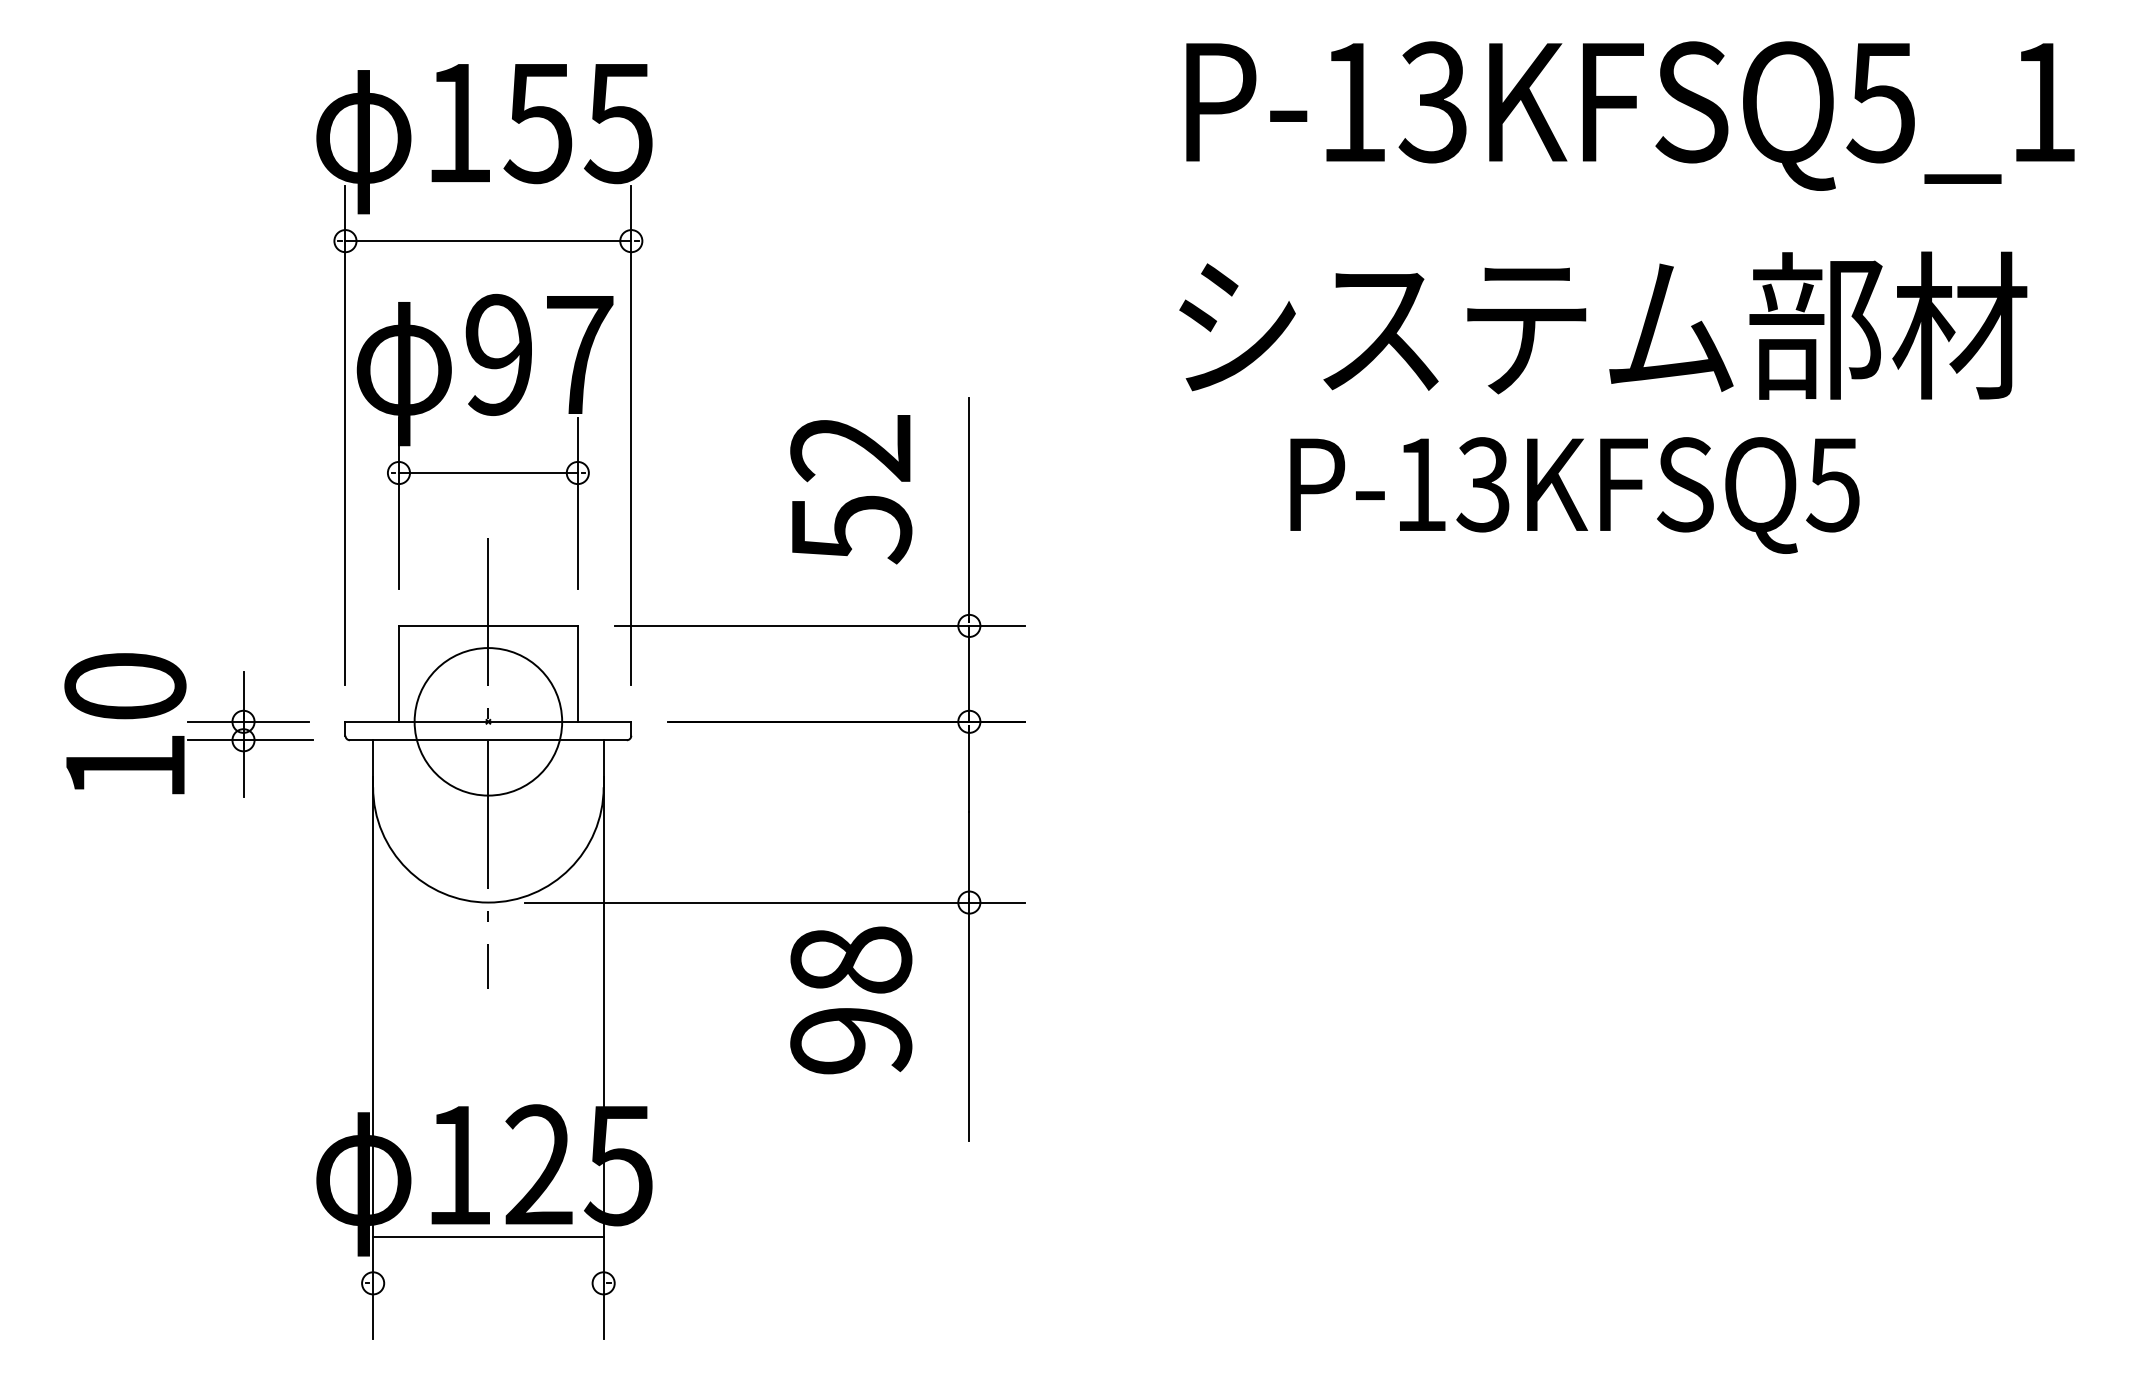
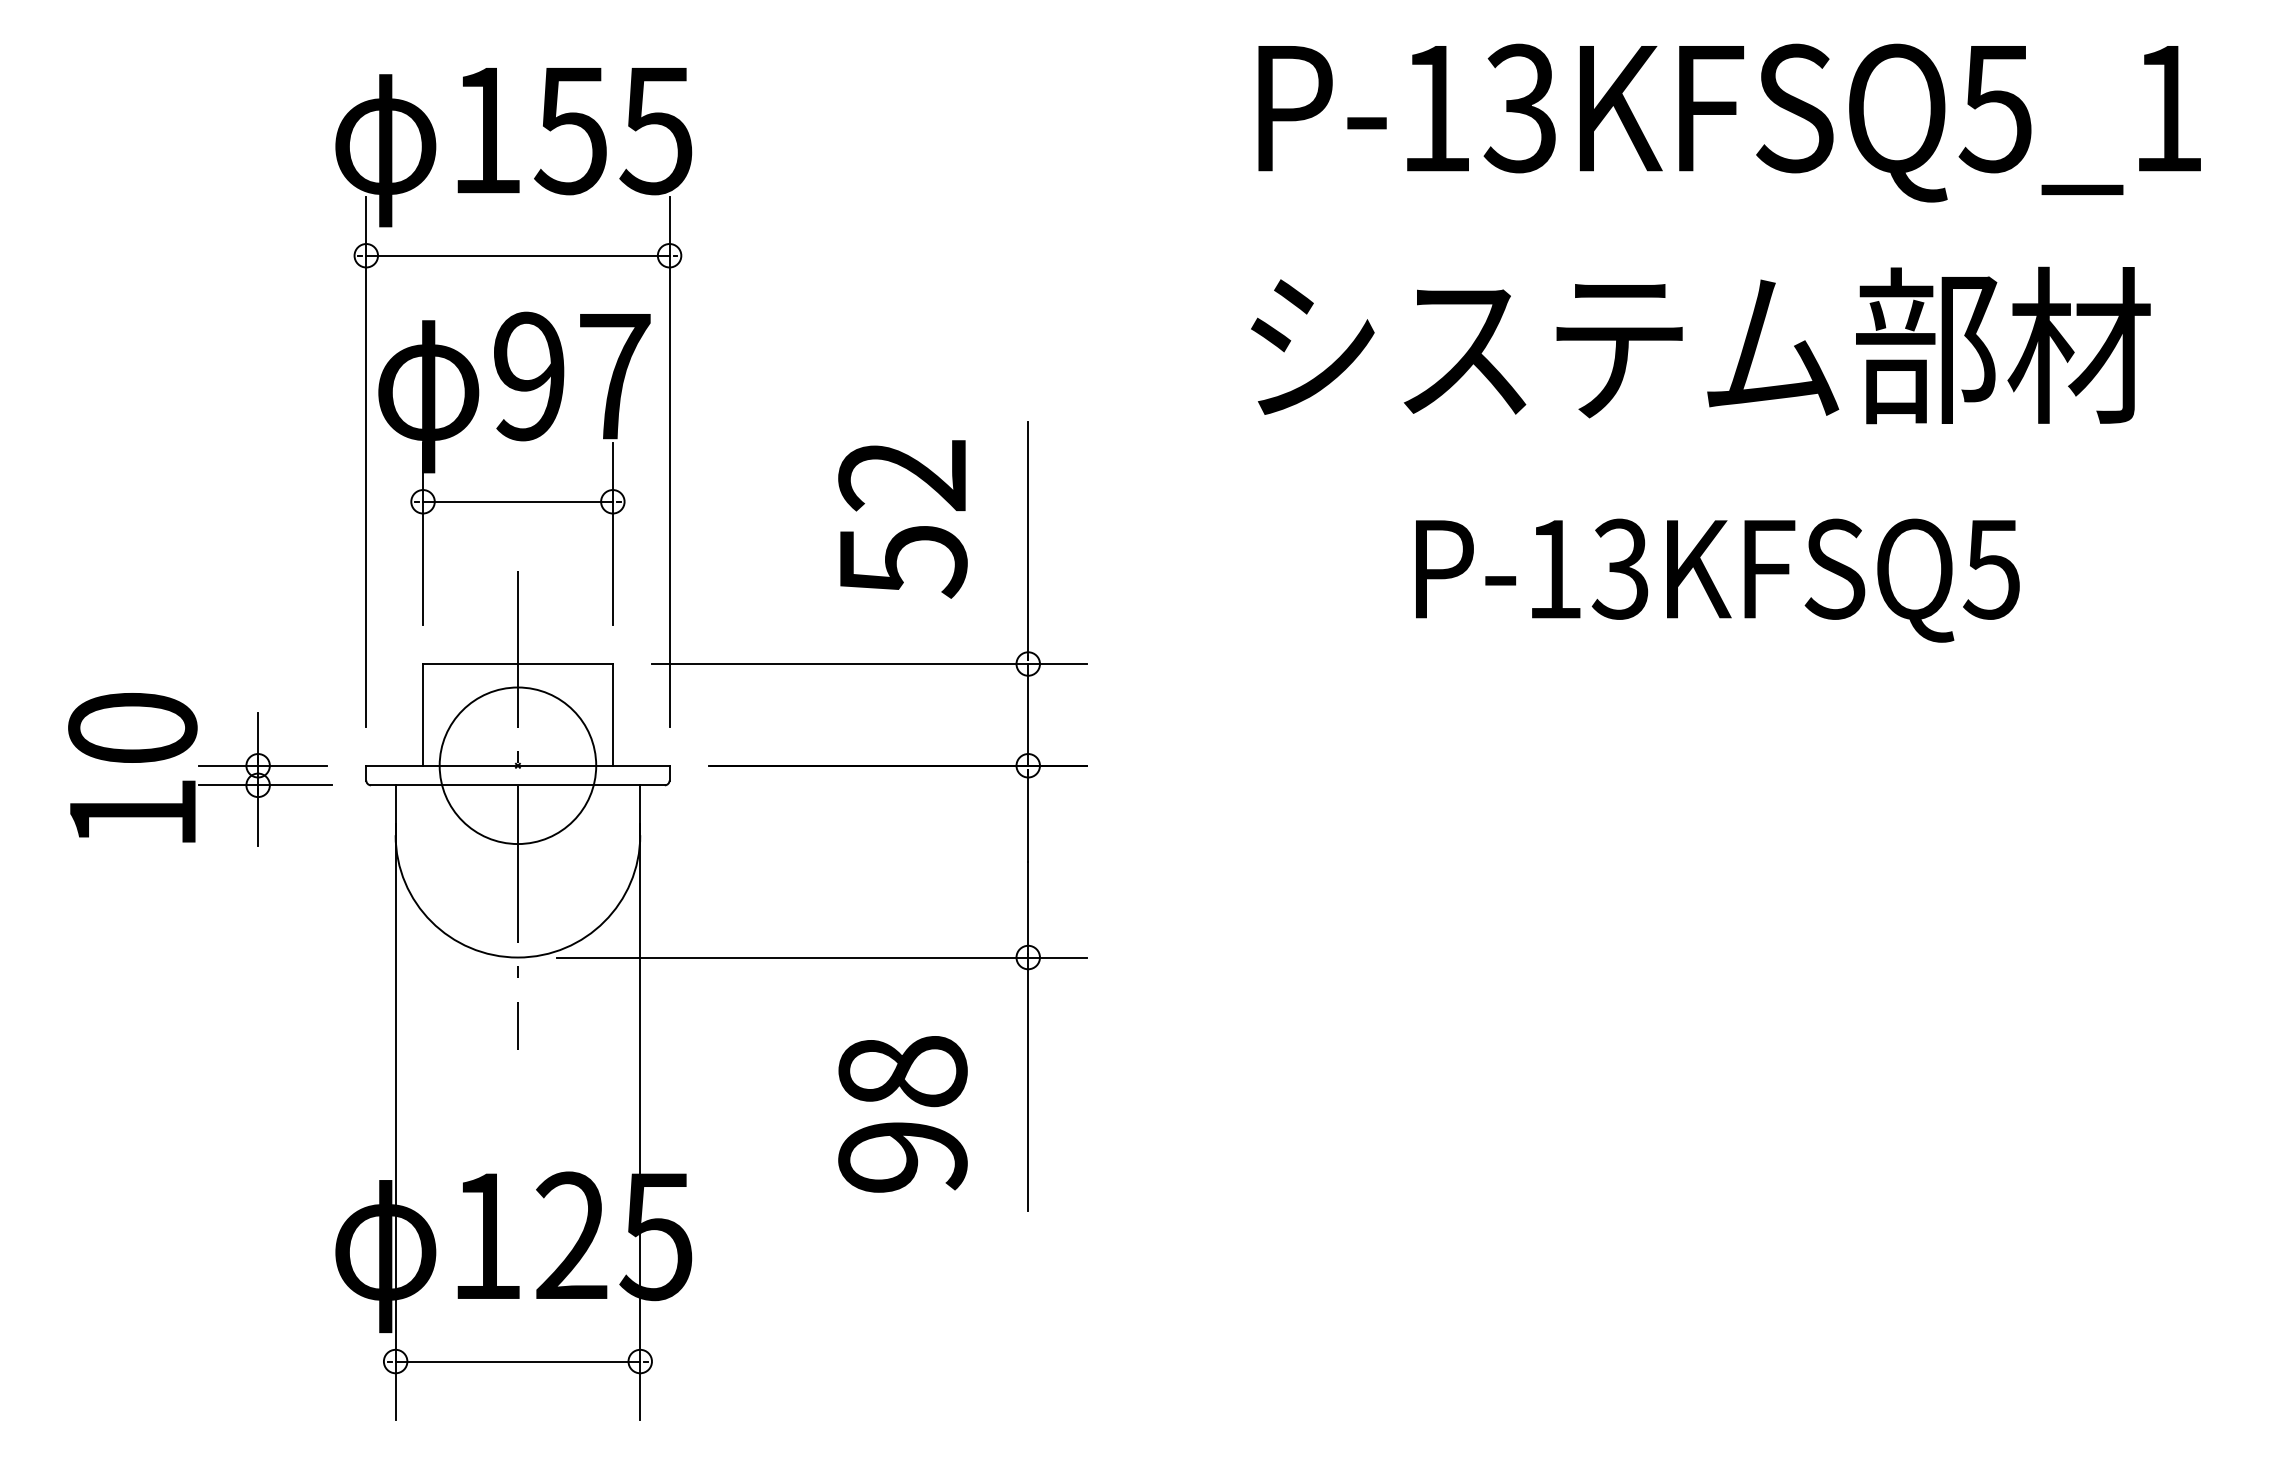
text: (1574, 495) -> (1717, 580), moved
text: (850, 1000) -> (902, 1114), moved
line: (487, 1237) -> (517, 1361), moved

